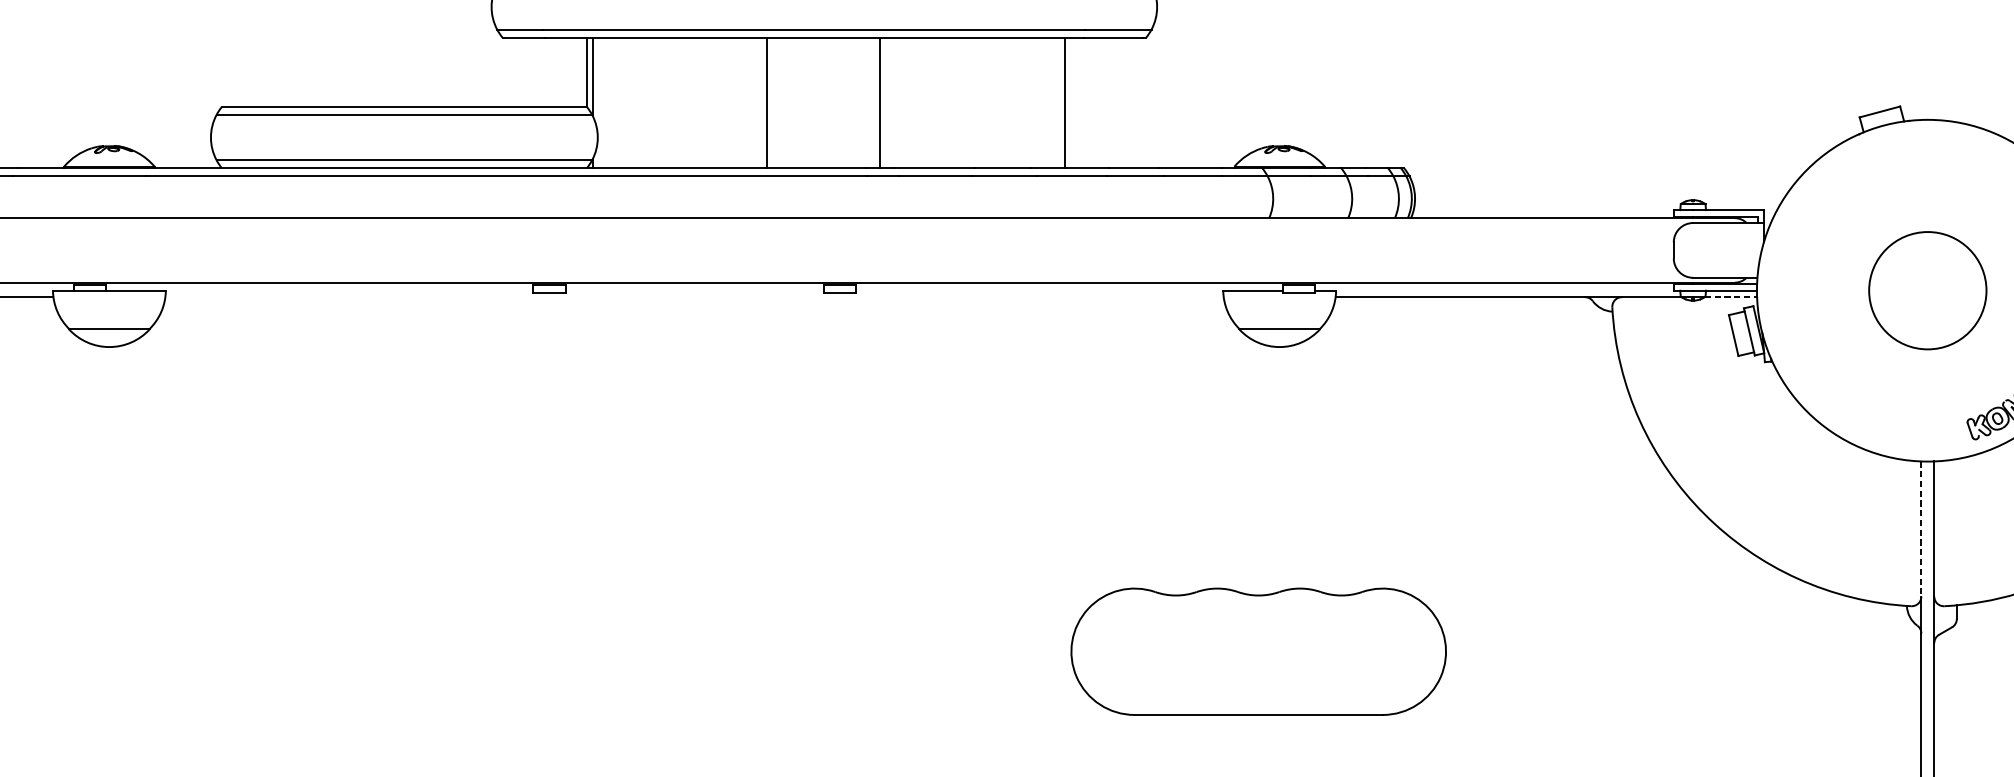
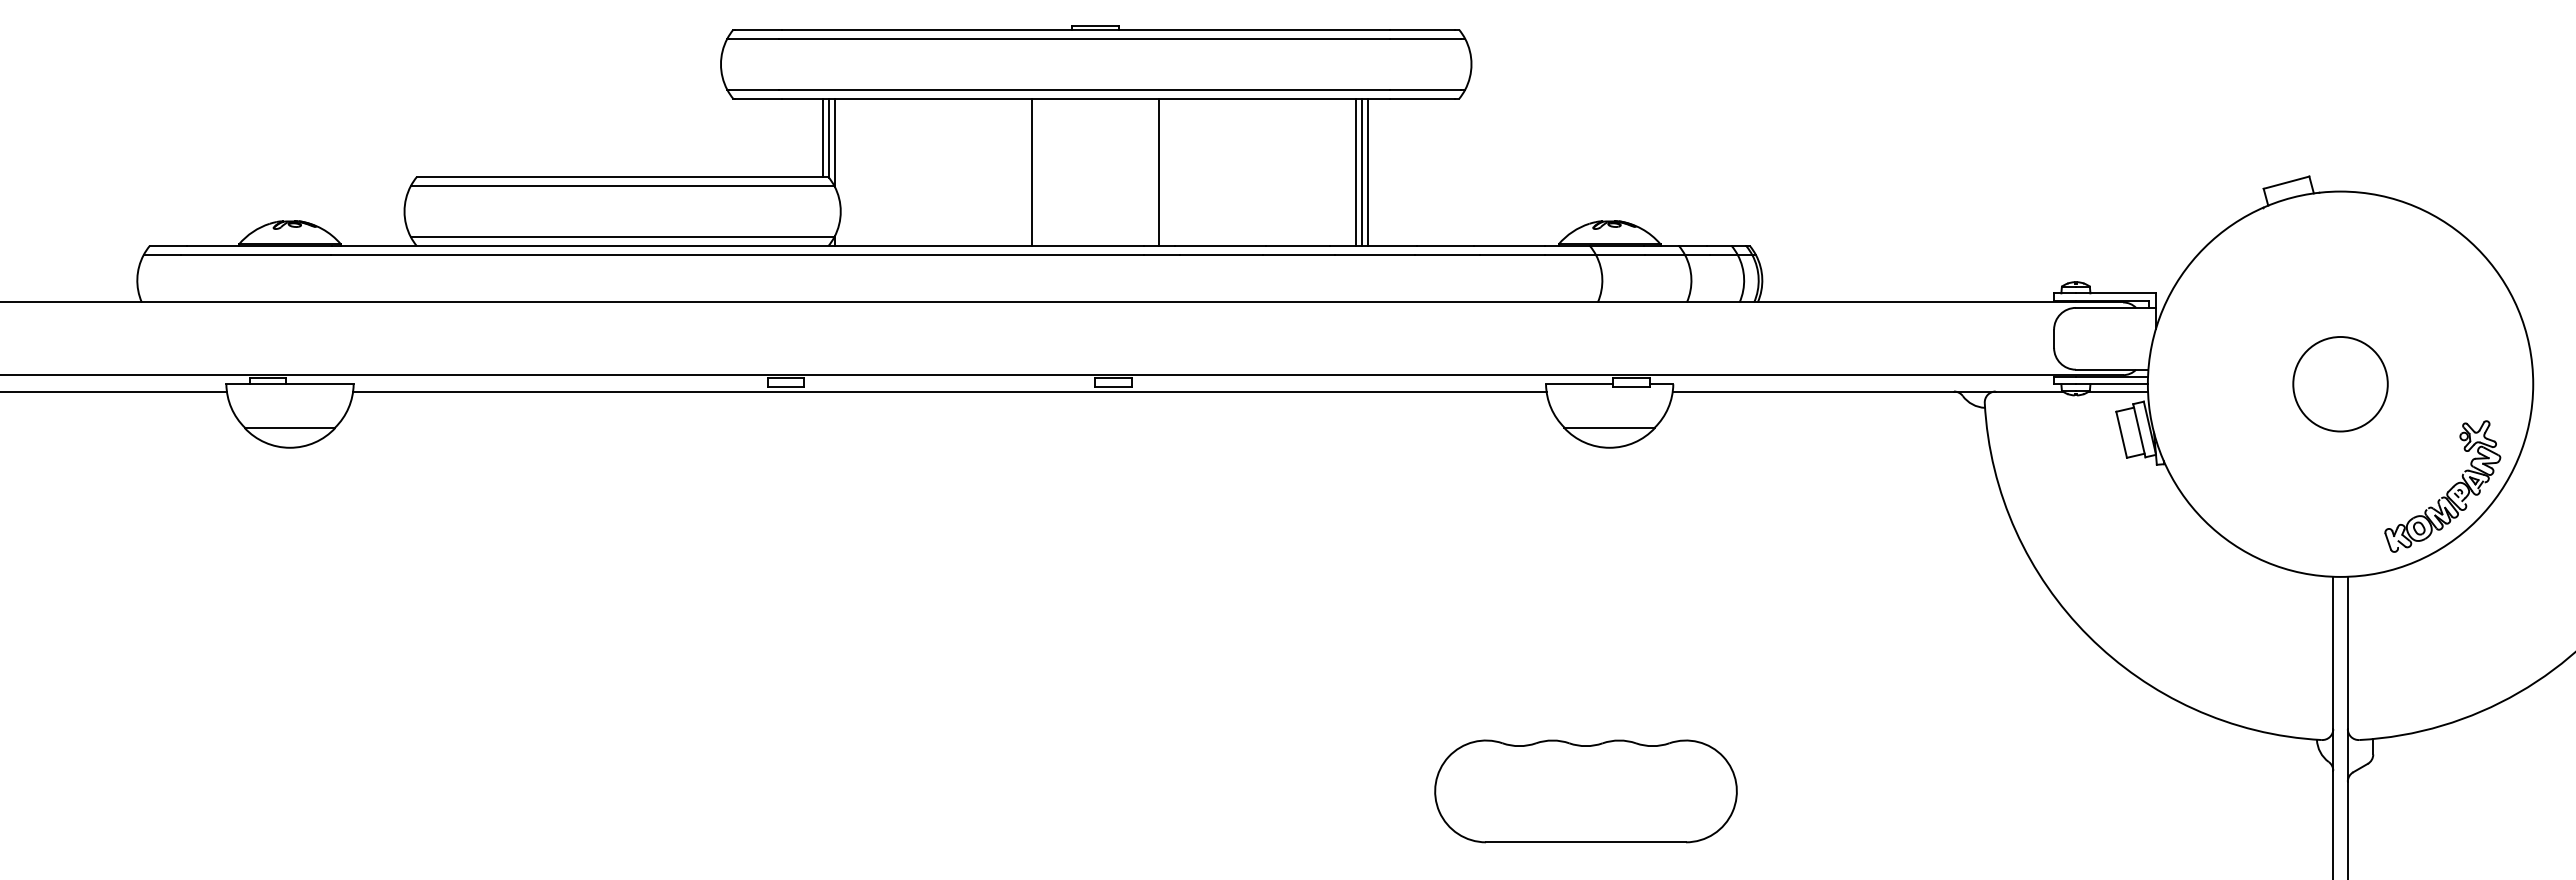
line: (581, 71) -> (822, 137), added
line: (1054, 102) -> (1355, 172), added
line: (1059, 102) -> (1361, 172), added
circle: (1927, 290) -> (2340, 384), size x0.71
line: (694, 297) -> (949, 391), added
line: (1731, 297) -> (2119, 391), dashed -> solid
line: (1921, 529) -> (2333, 653), dashed -> solid
part: (1258, 651) -> (1585, 791), size x0.71

